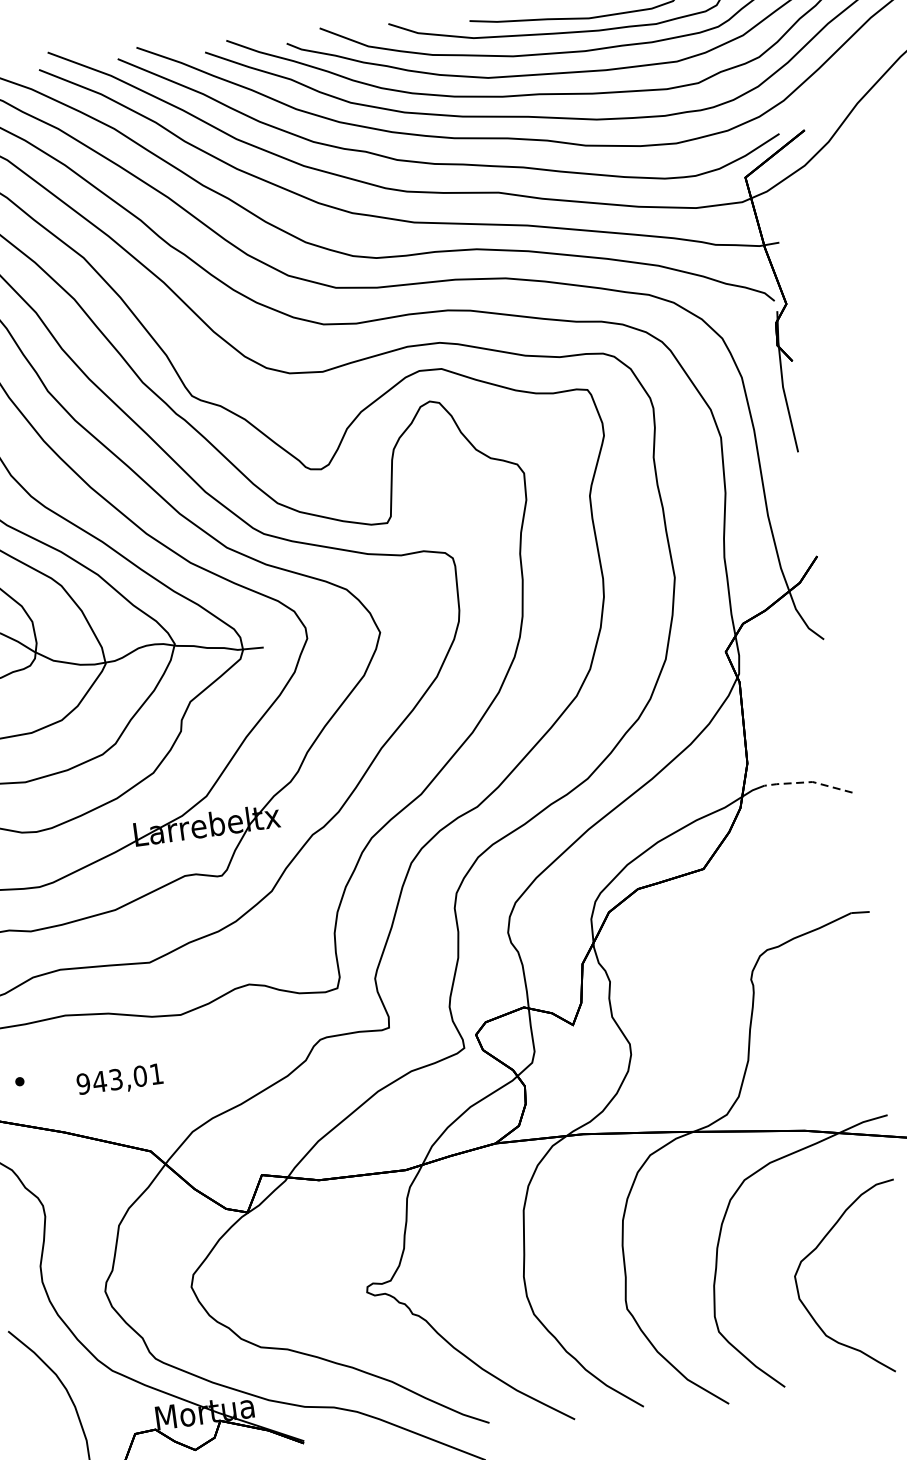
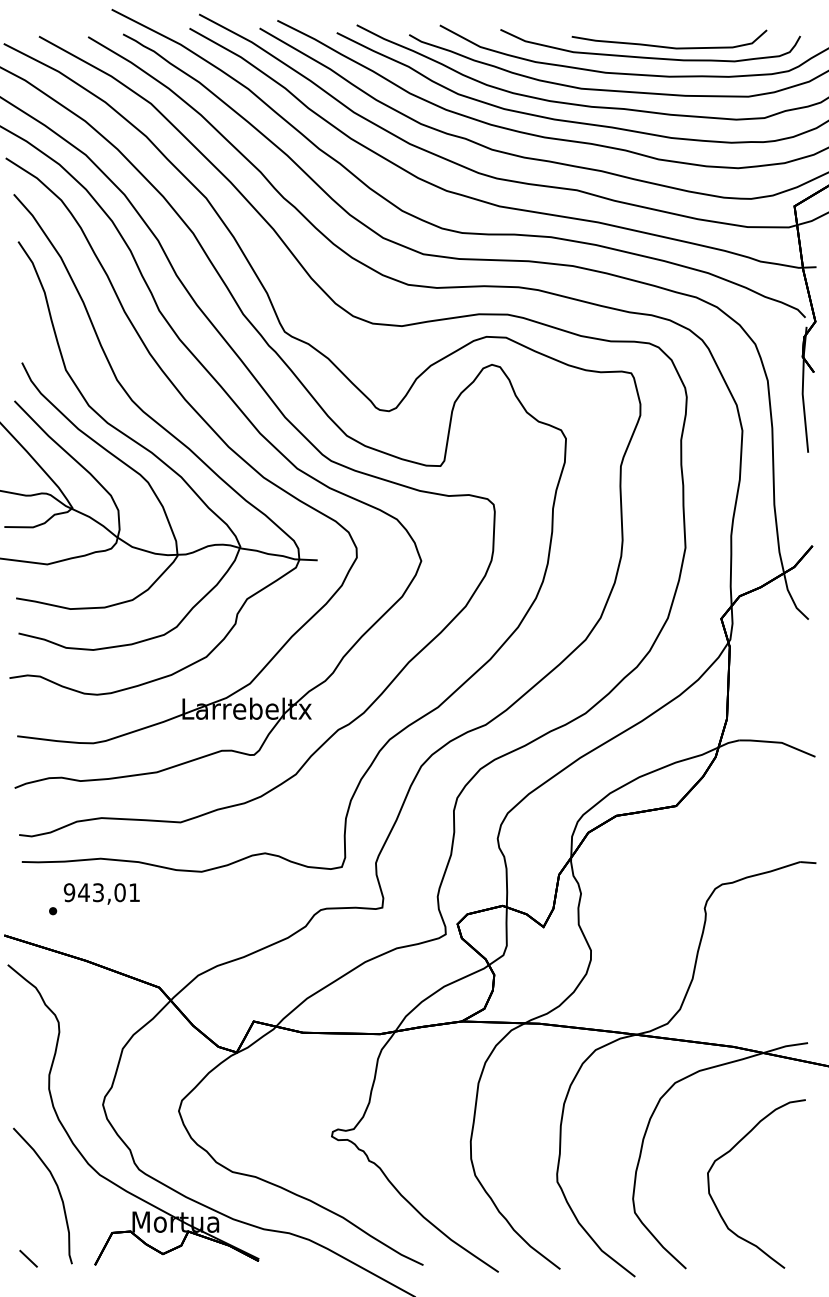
line: (807, 782) -> (777, 742), dashed -> solid
text: (119, 1080) -> (101, 893), moved

